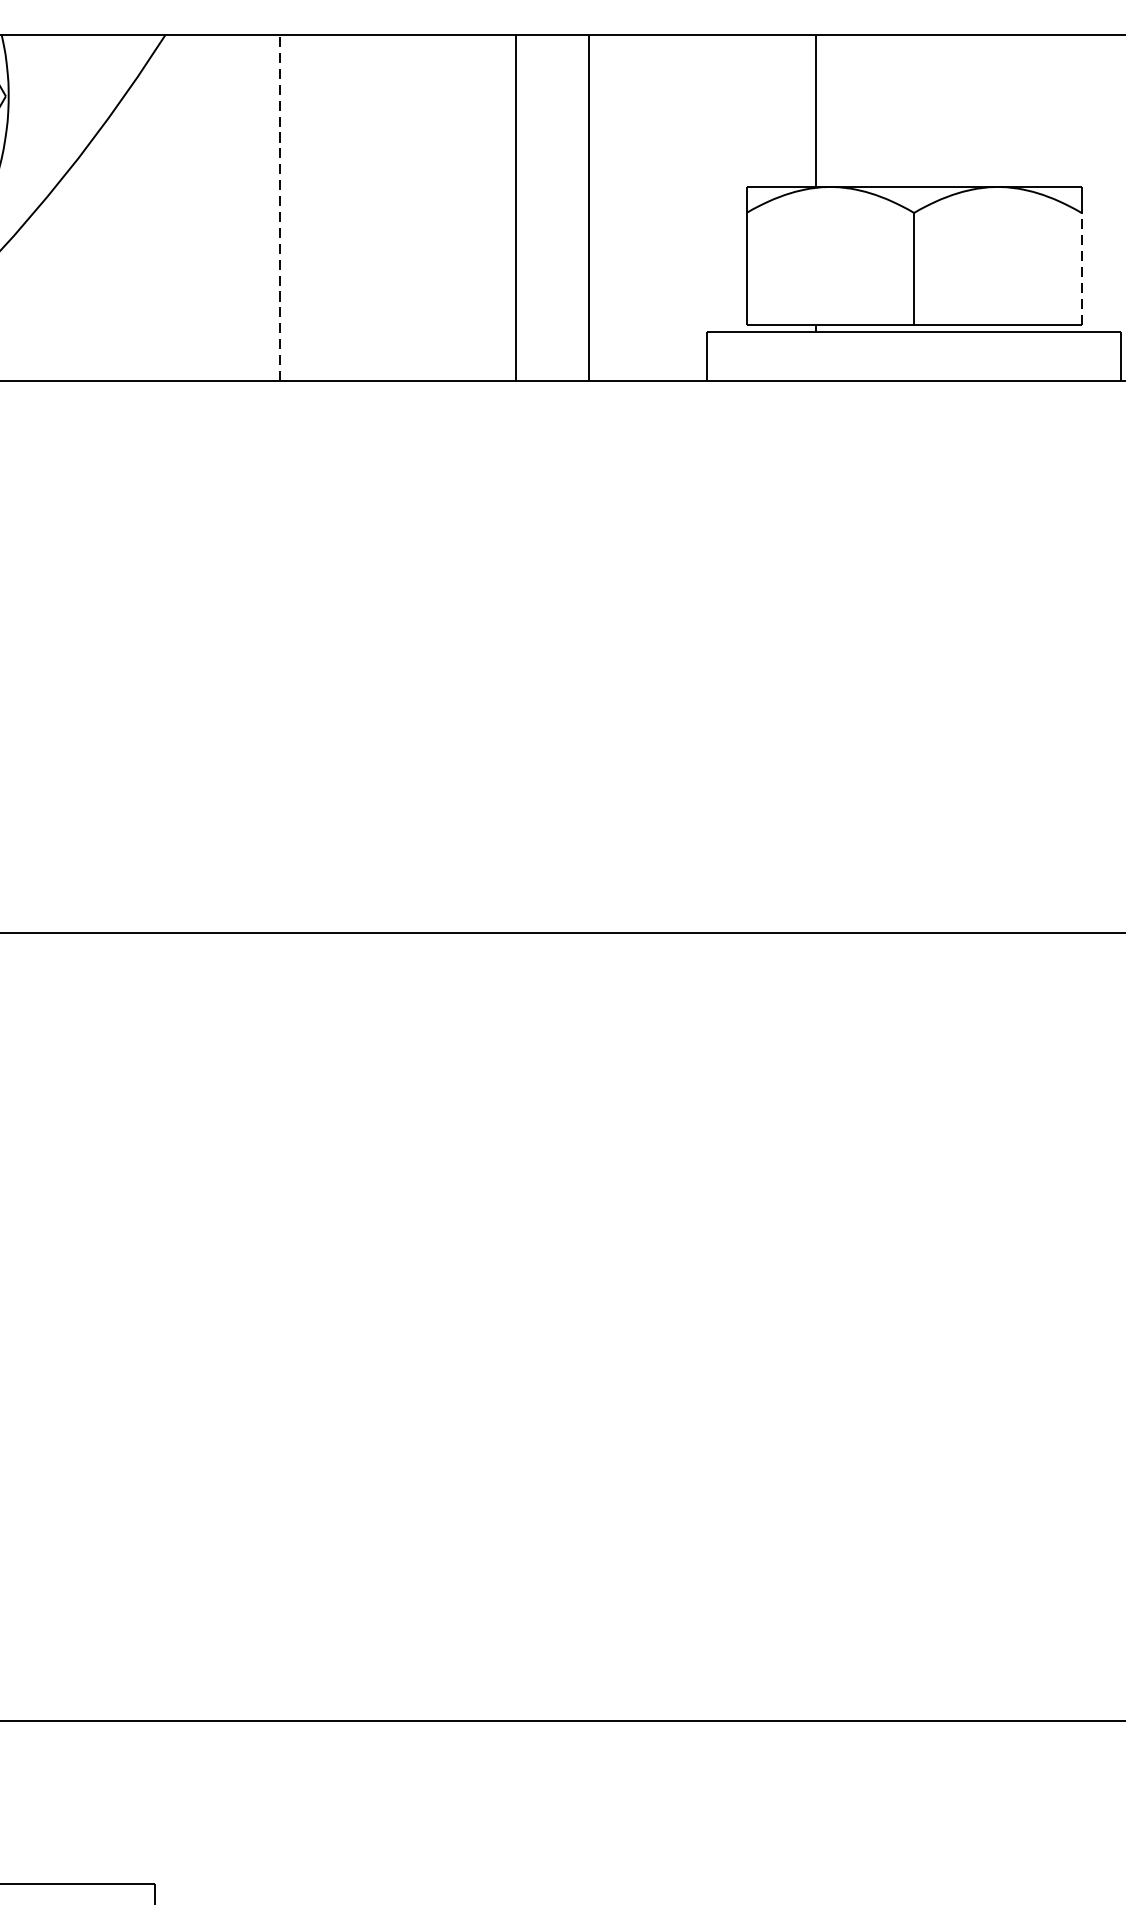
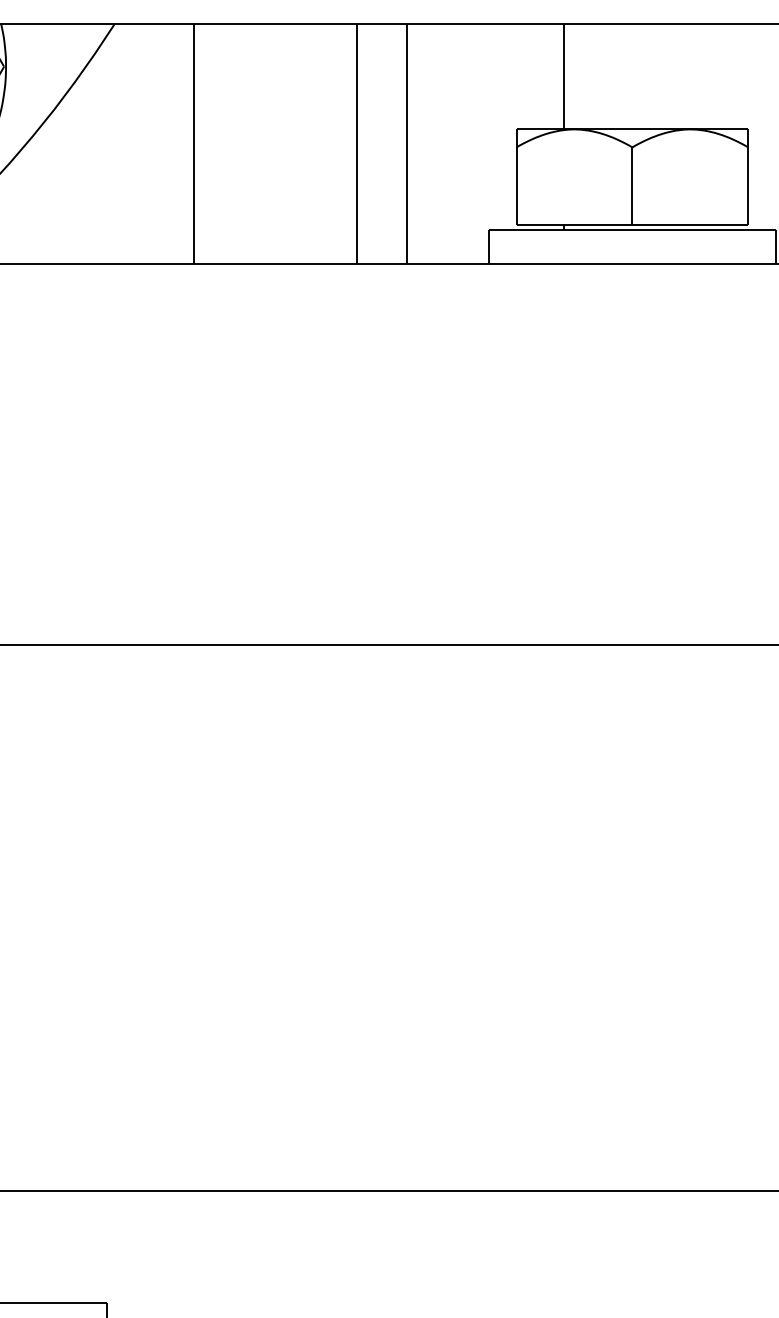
line: (279, 208) -> (193, 144), dashed -> solid
line: (1081, 269) -> (748, 186), dashed -> solid

